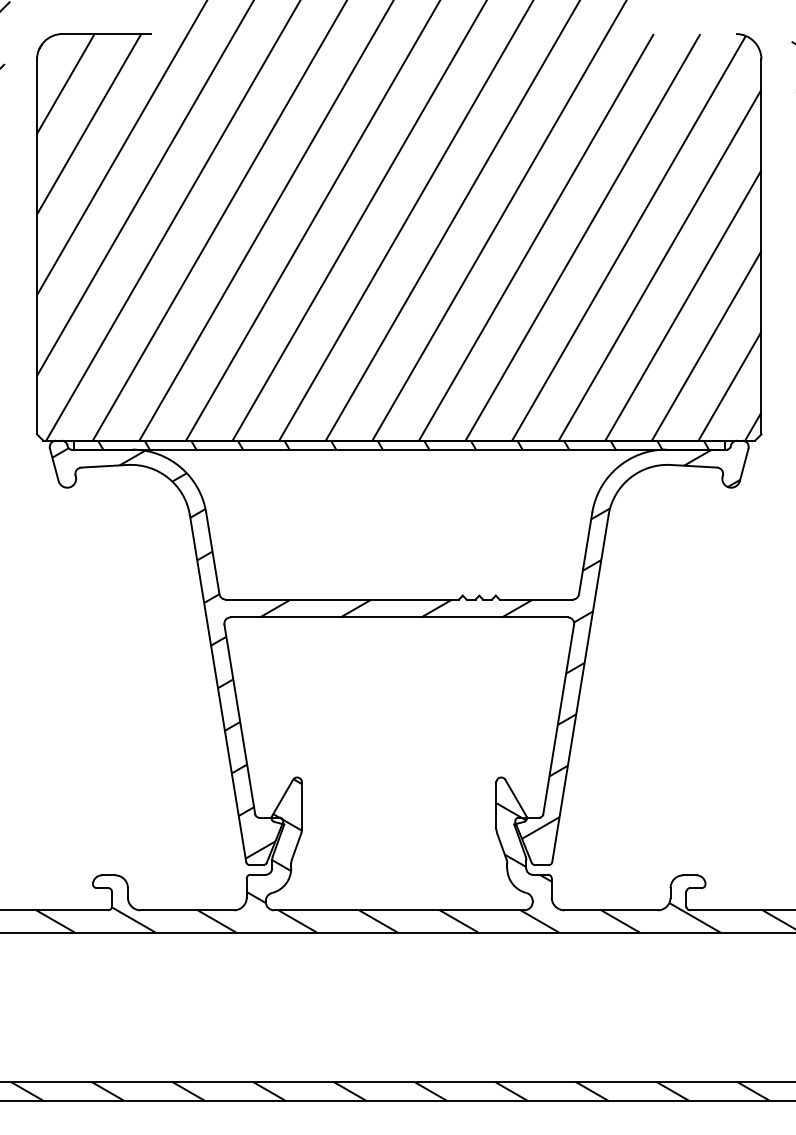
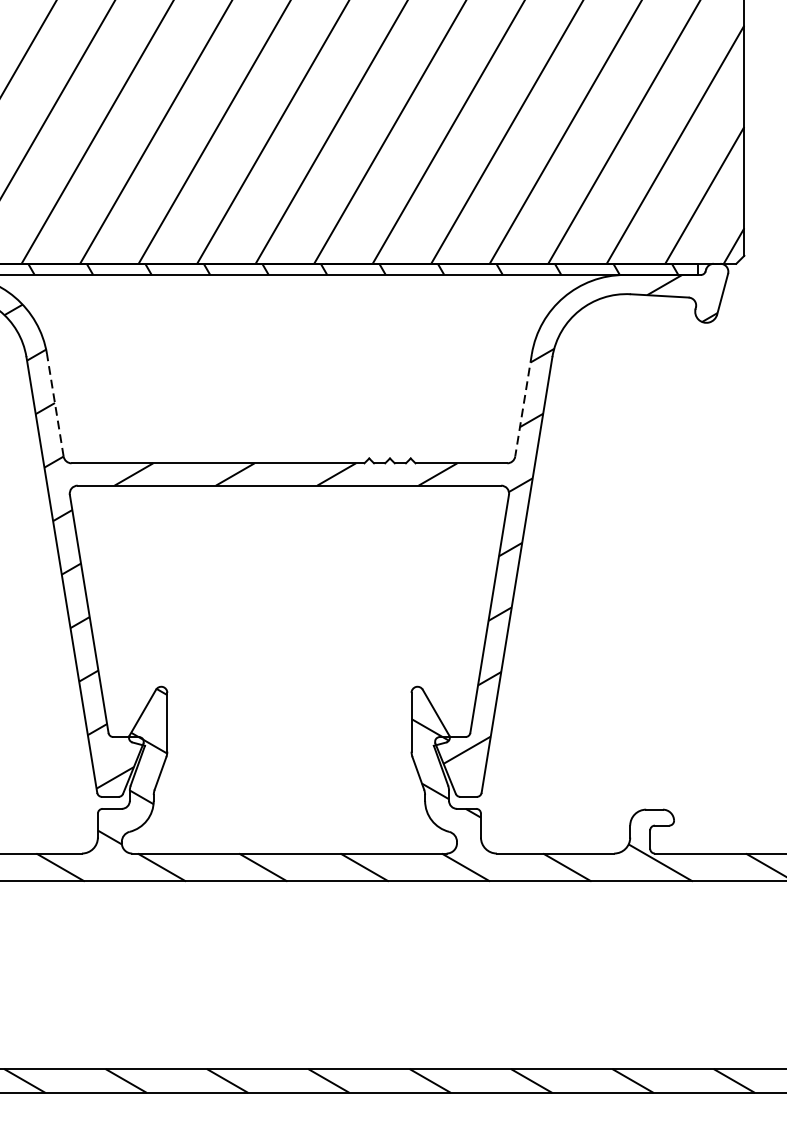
line: (212, 552) -> (54, 404), solid -> dashed
line: (585, 553) -> (523, 405), solid -> dashed

